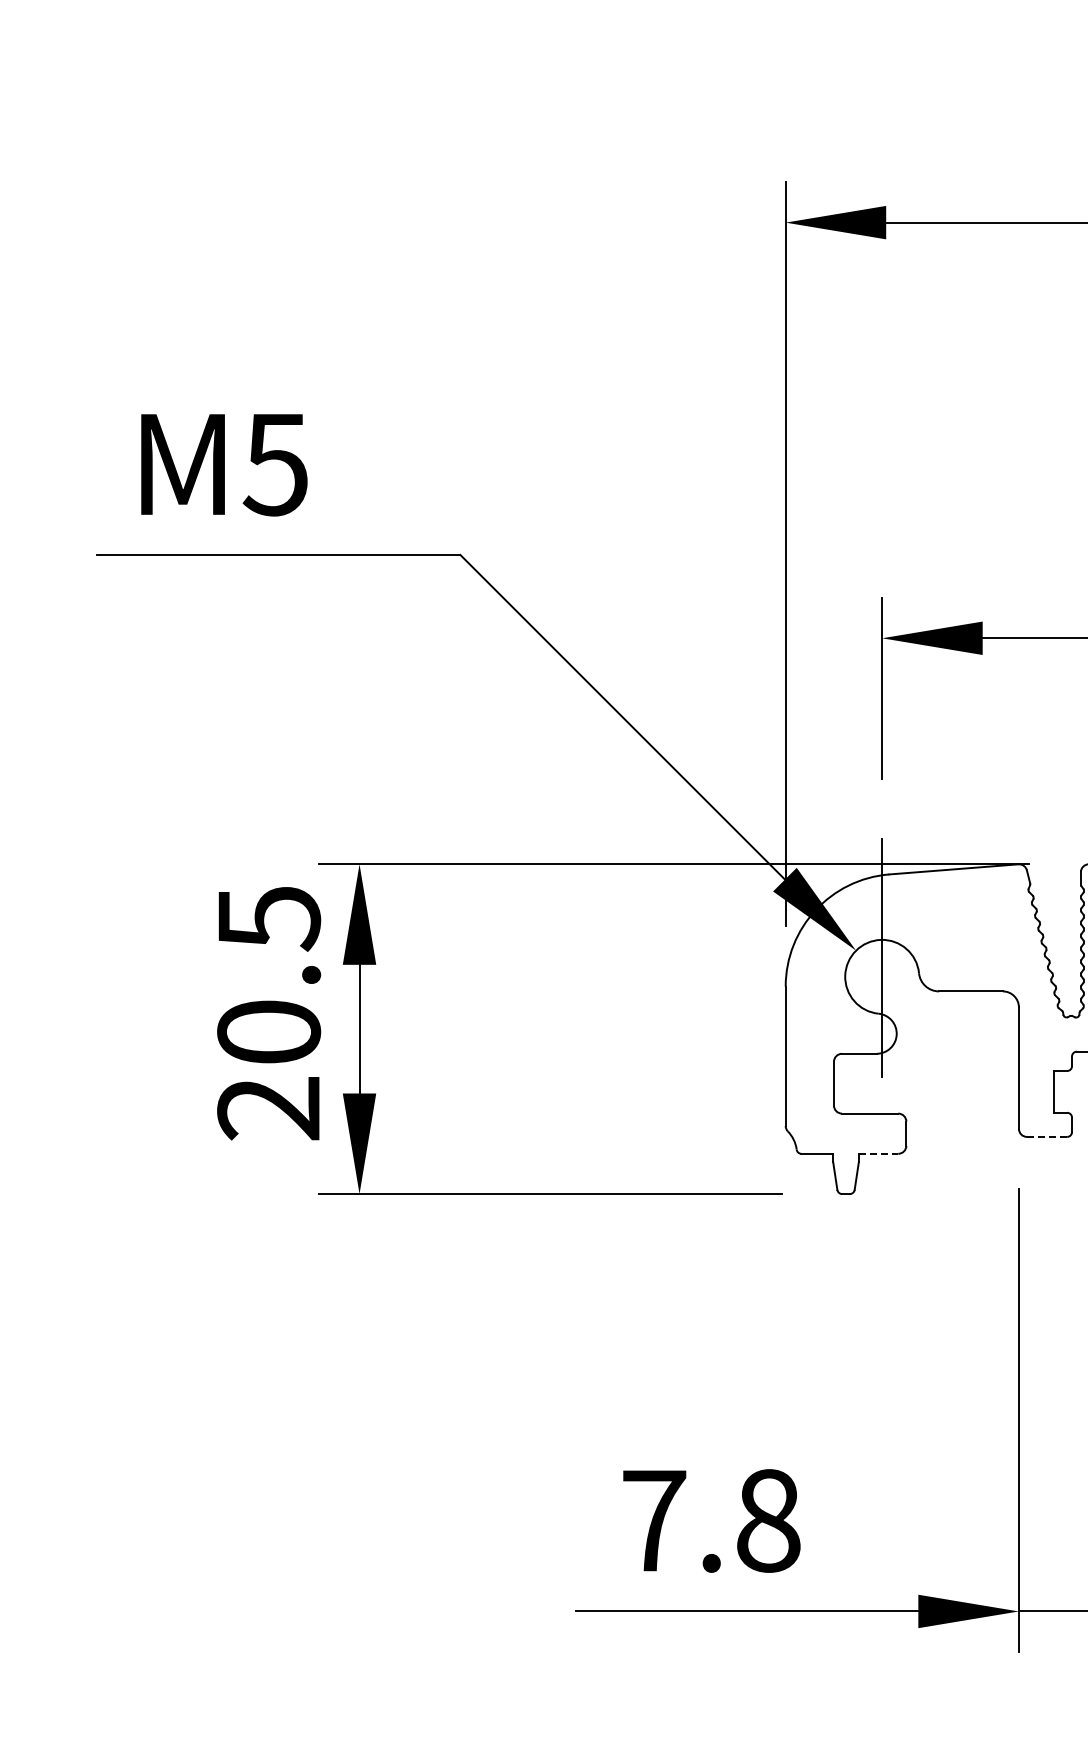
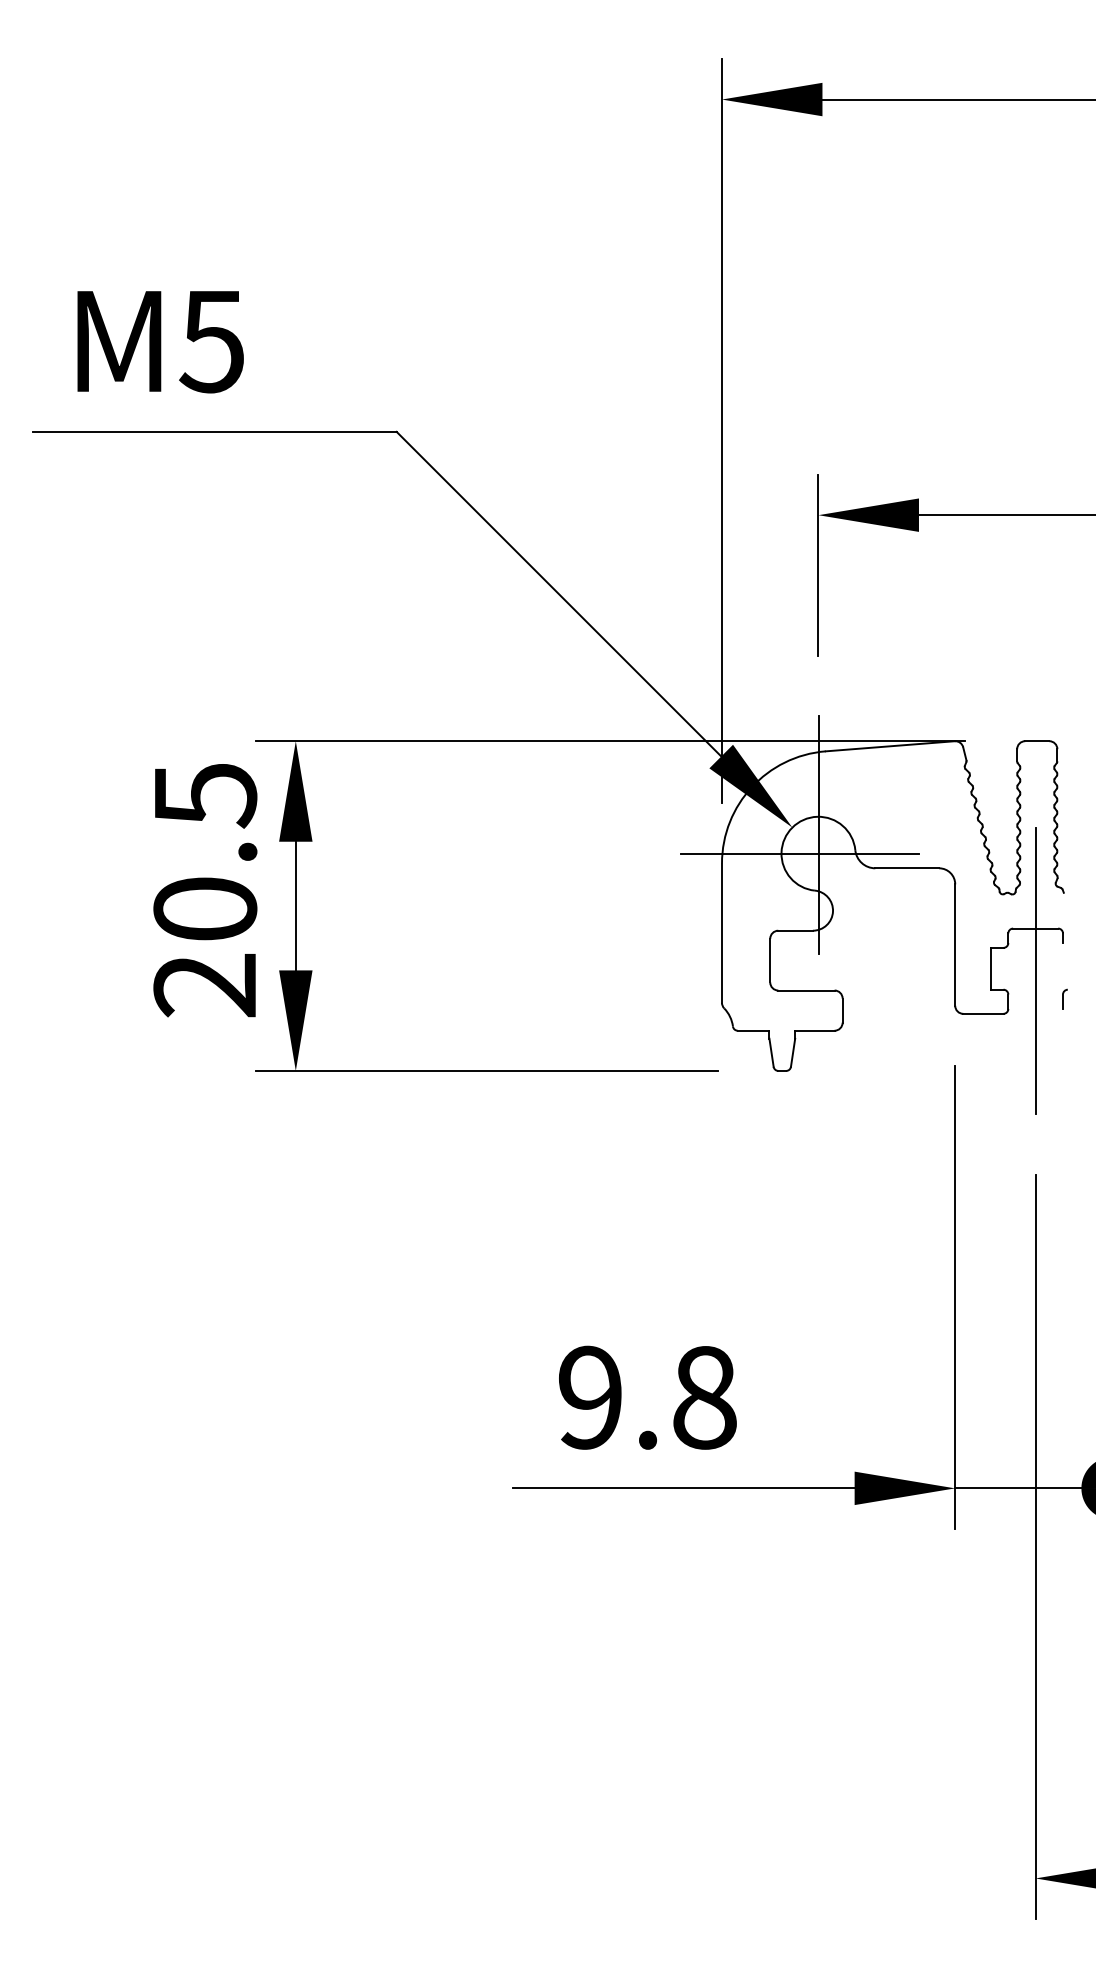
line: (863, 976) -> (799, 853), added
line: (1047, 1136) -> (983, 1013), dashed -> solid
line: (878, 1153) -> (814, 1030), dashed -> solid
text: (654, 1520) -> (590, 1397), 7.8 -> 9.8

